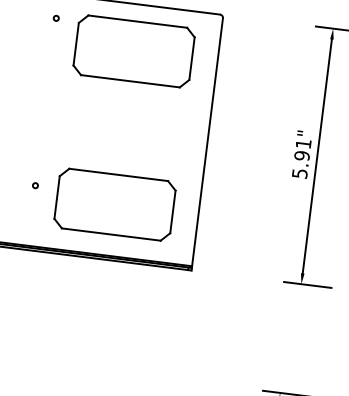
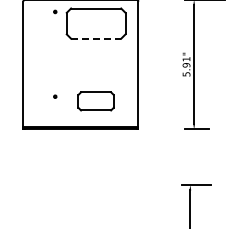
line: (131, 80) -> (96, 38), solid -> dashed
part: (113, 204) -> (95, 101), size x0.6

